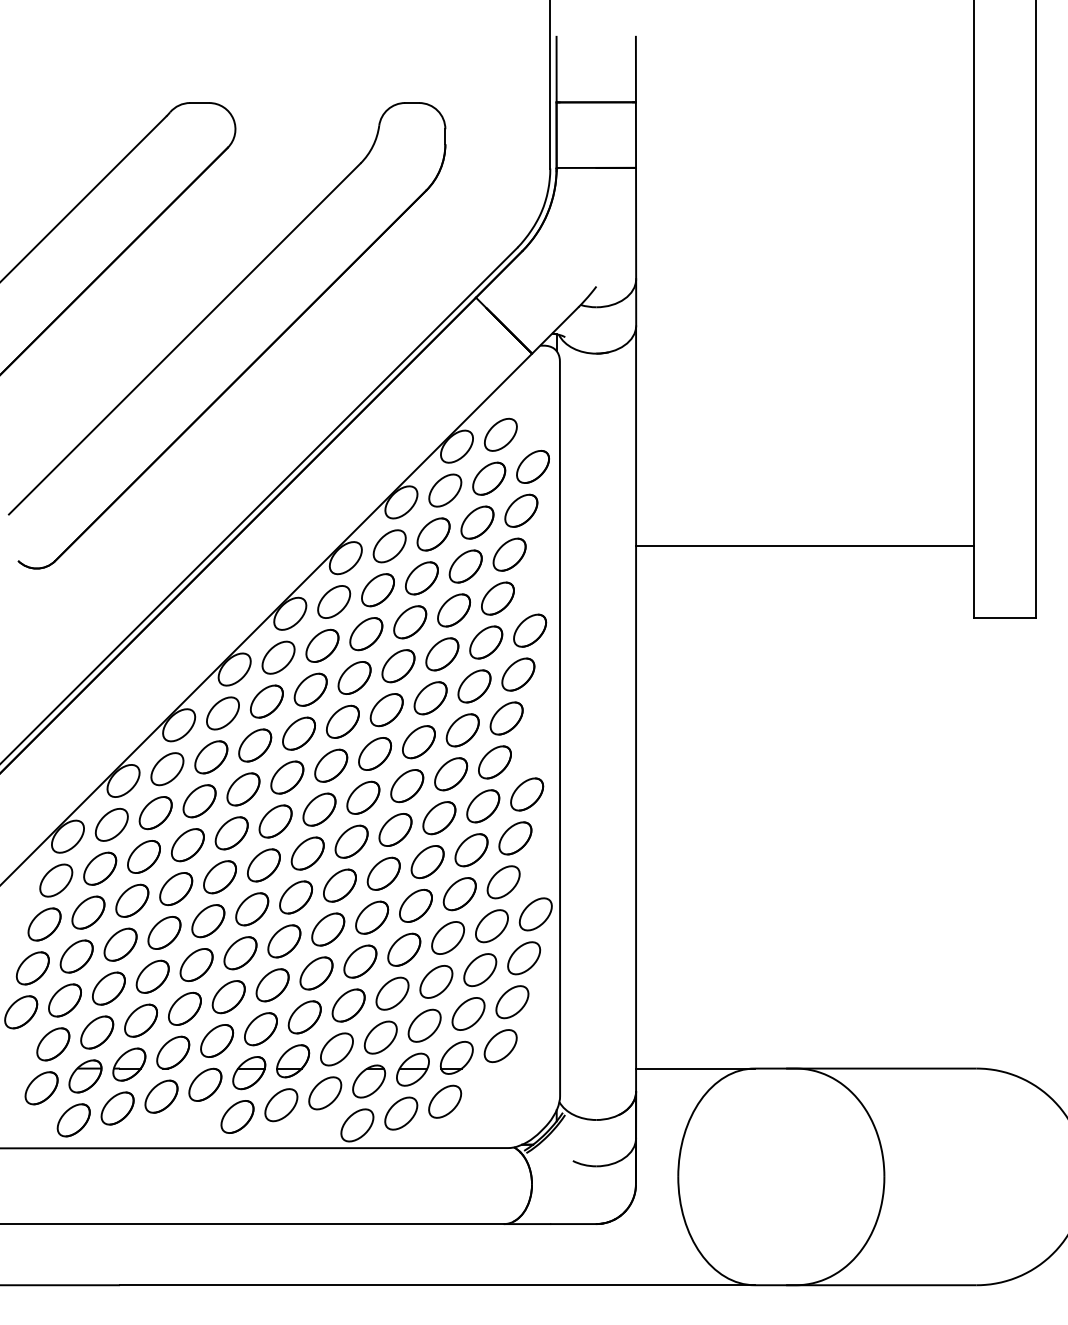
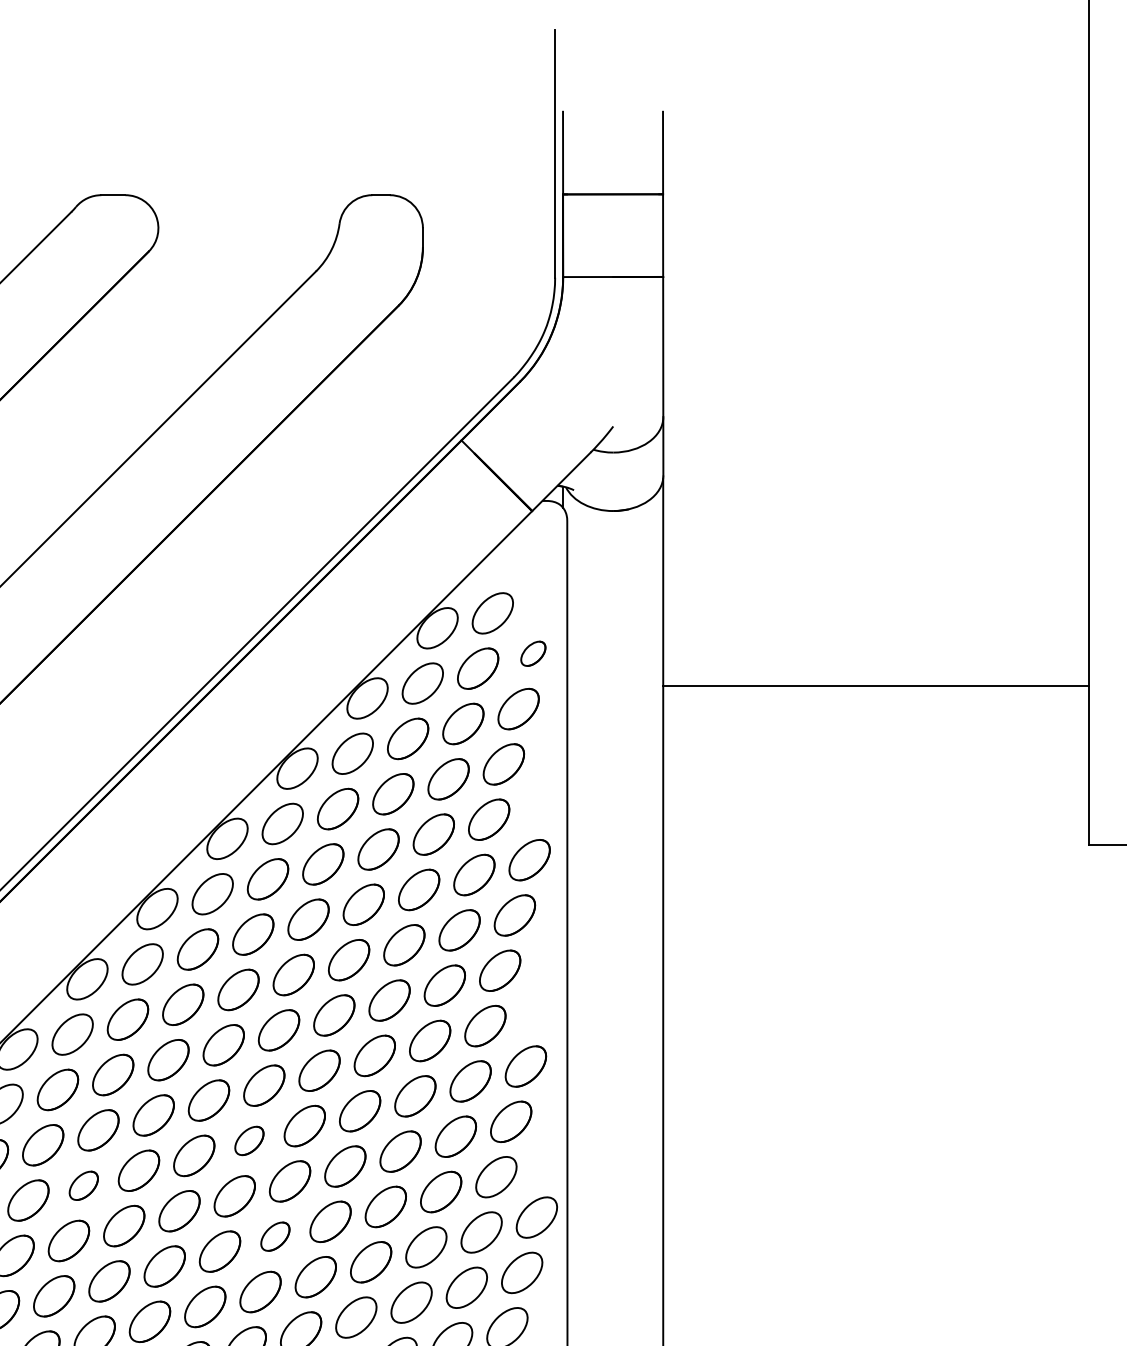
part: (532, 466) -> (532, 653), size x0.6
line: (805, 546) -> (876, 685), moved
part: (307, 853) -> (249, 1140), size x0.7
part: (176, 889) -> (84, 1186), size x0.7
part: (328, 929) -> (275, 1236), size x0.7

